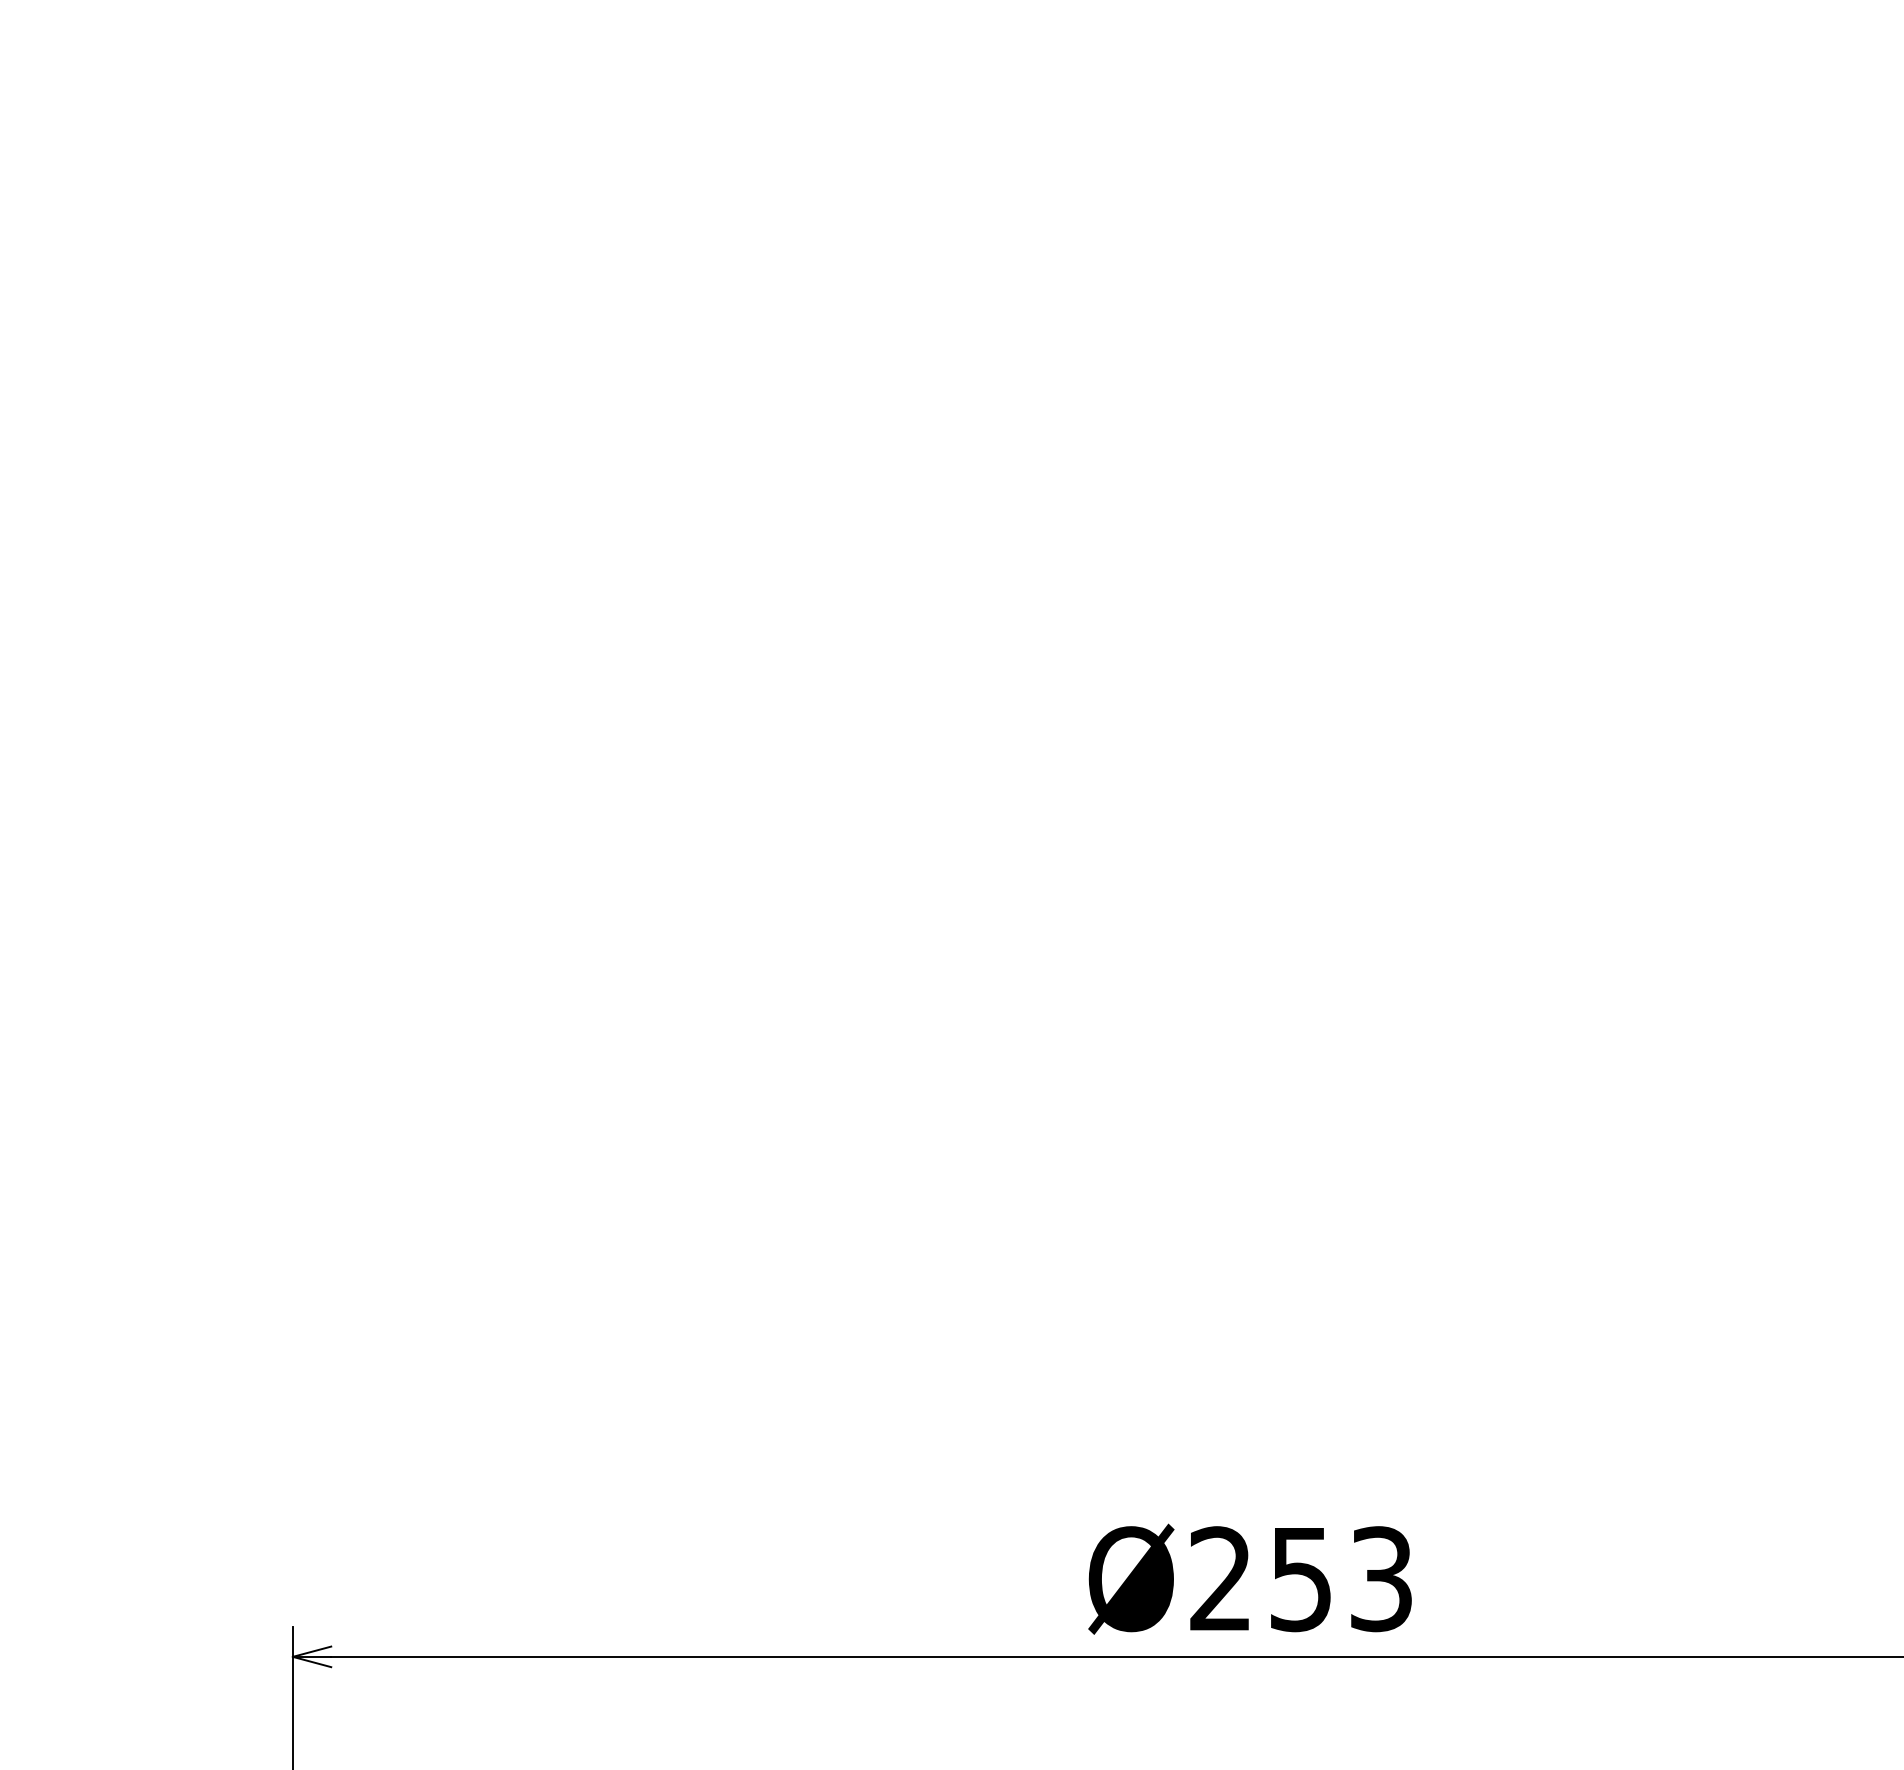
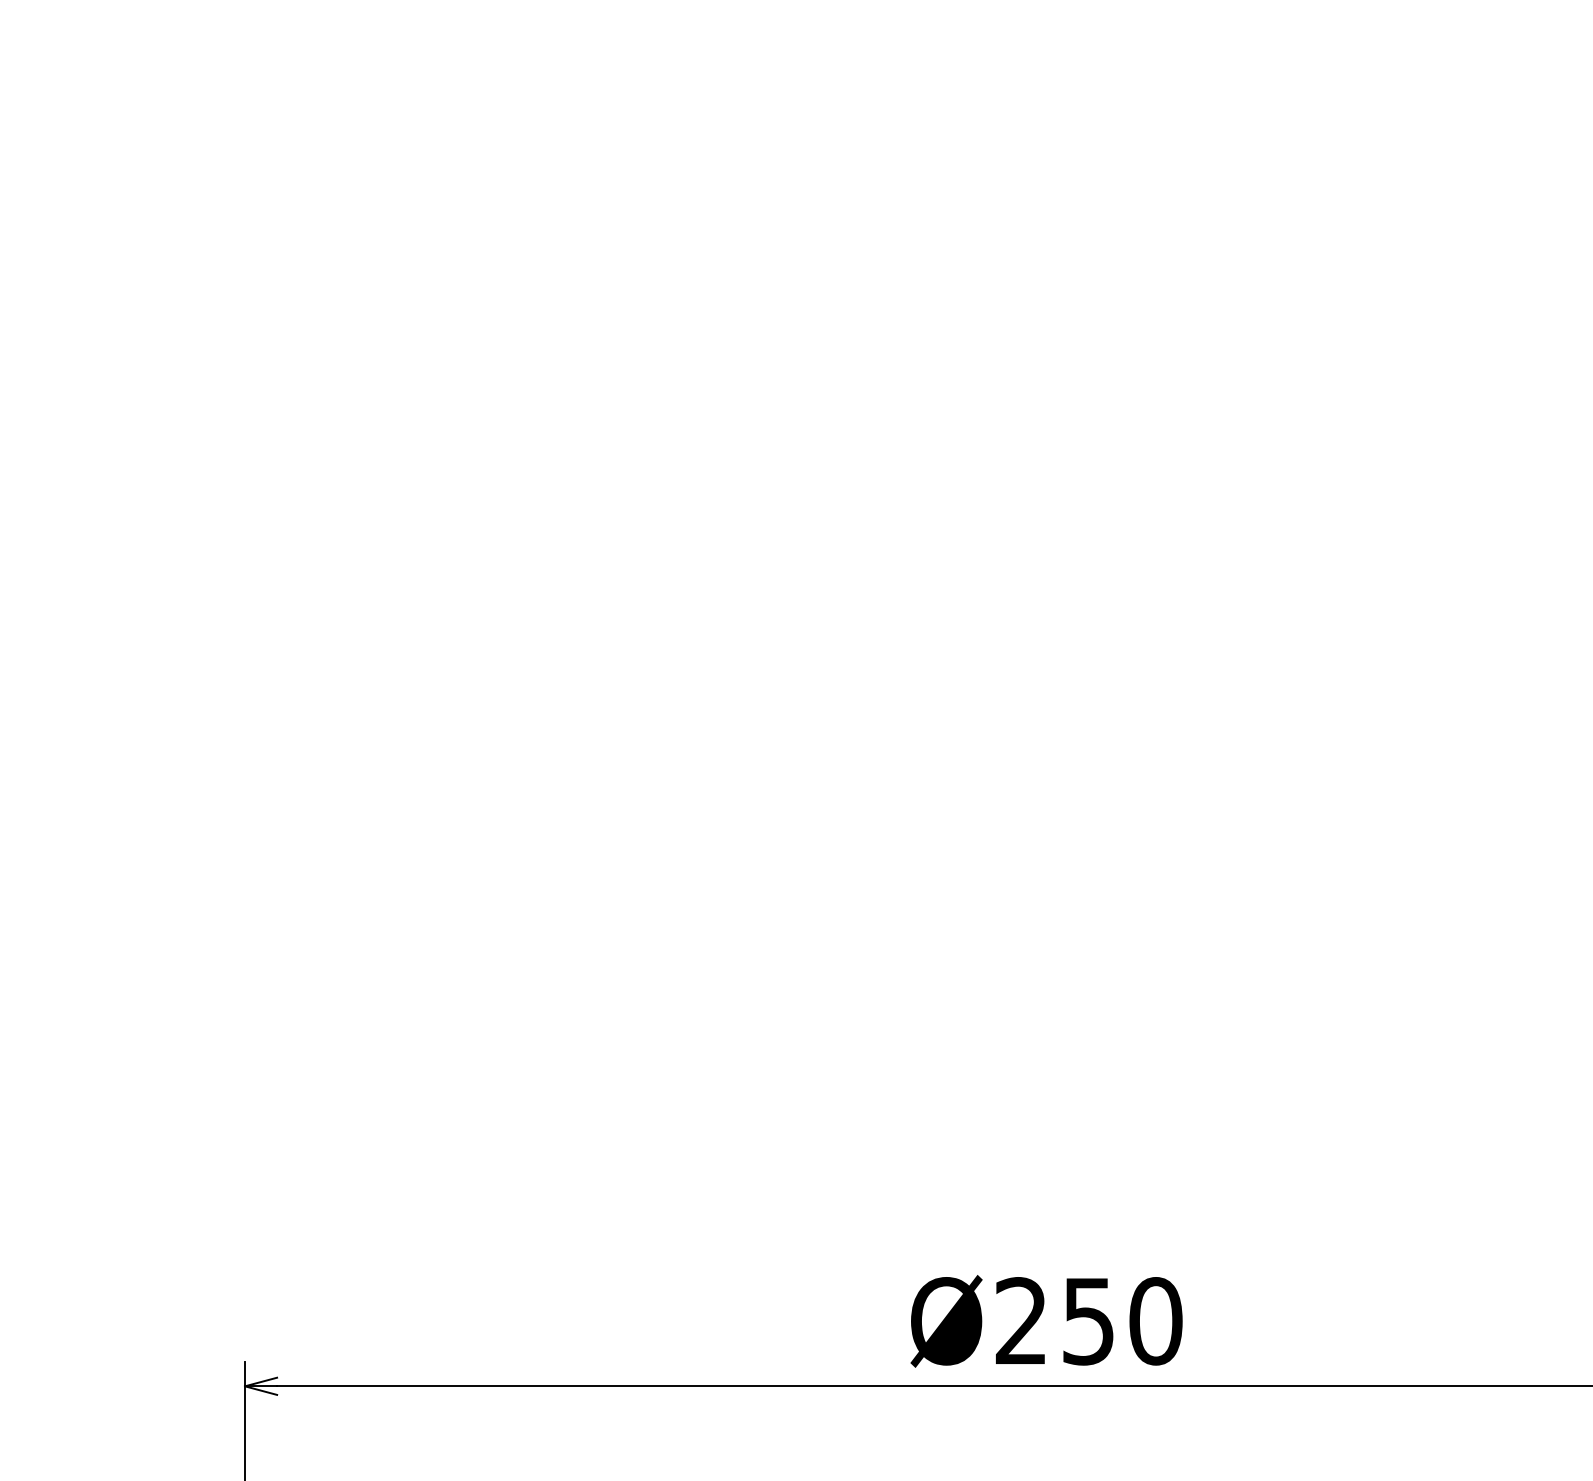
text: (1381, 1579) -> (1155, 1321), Ø253 -> Ø250

